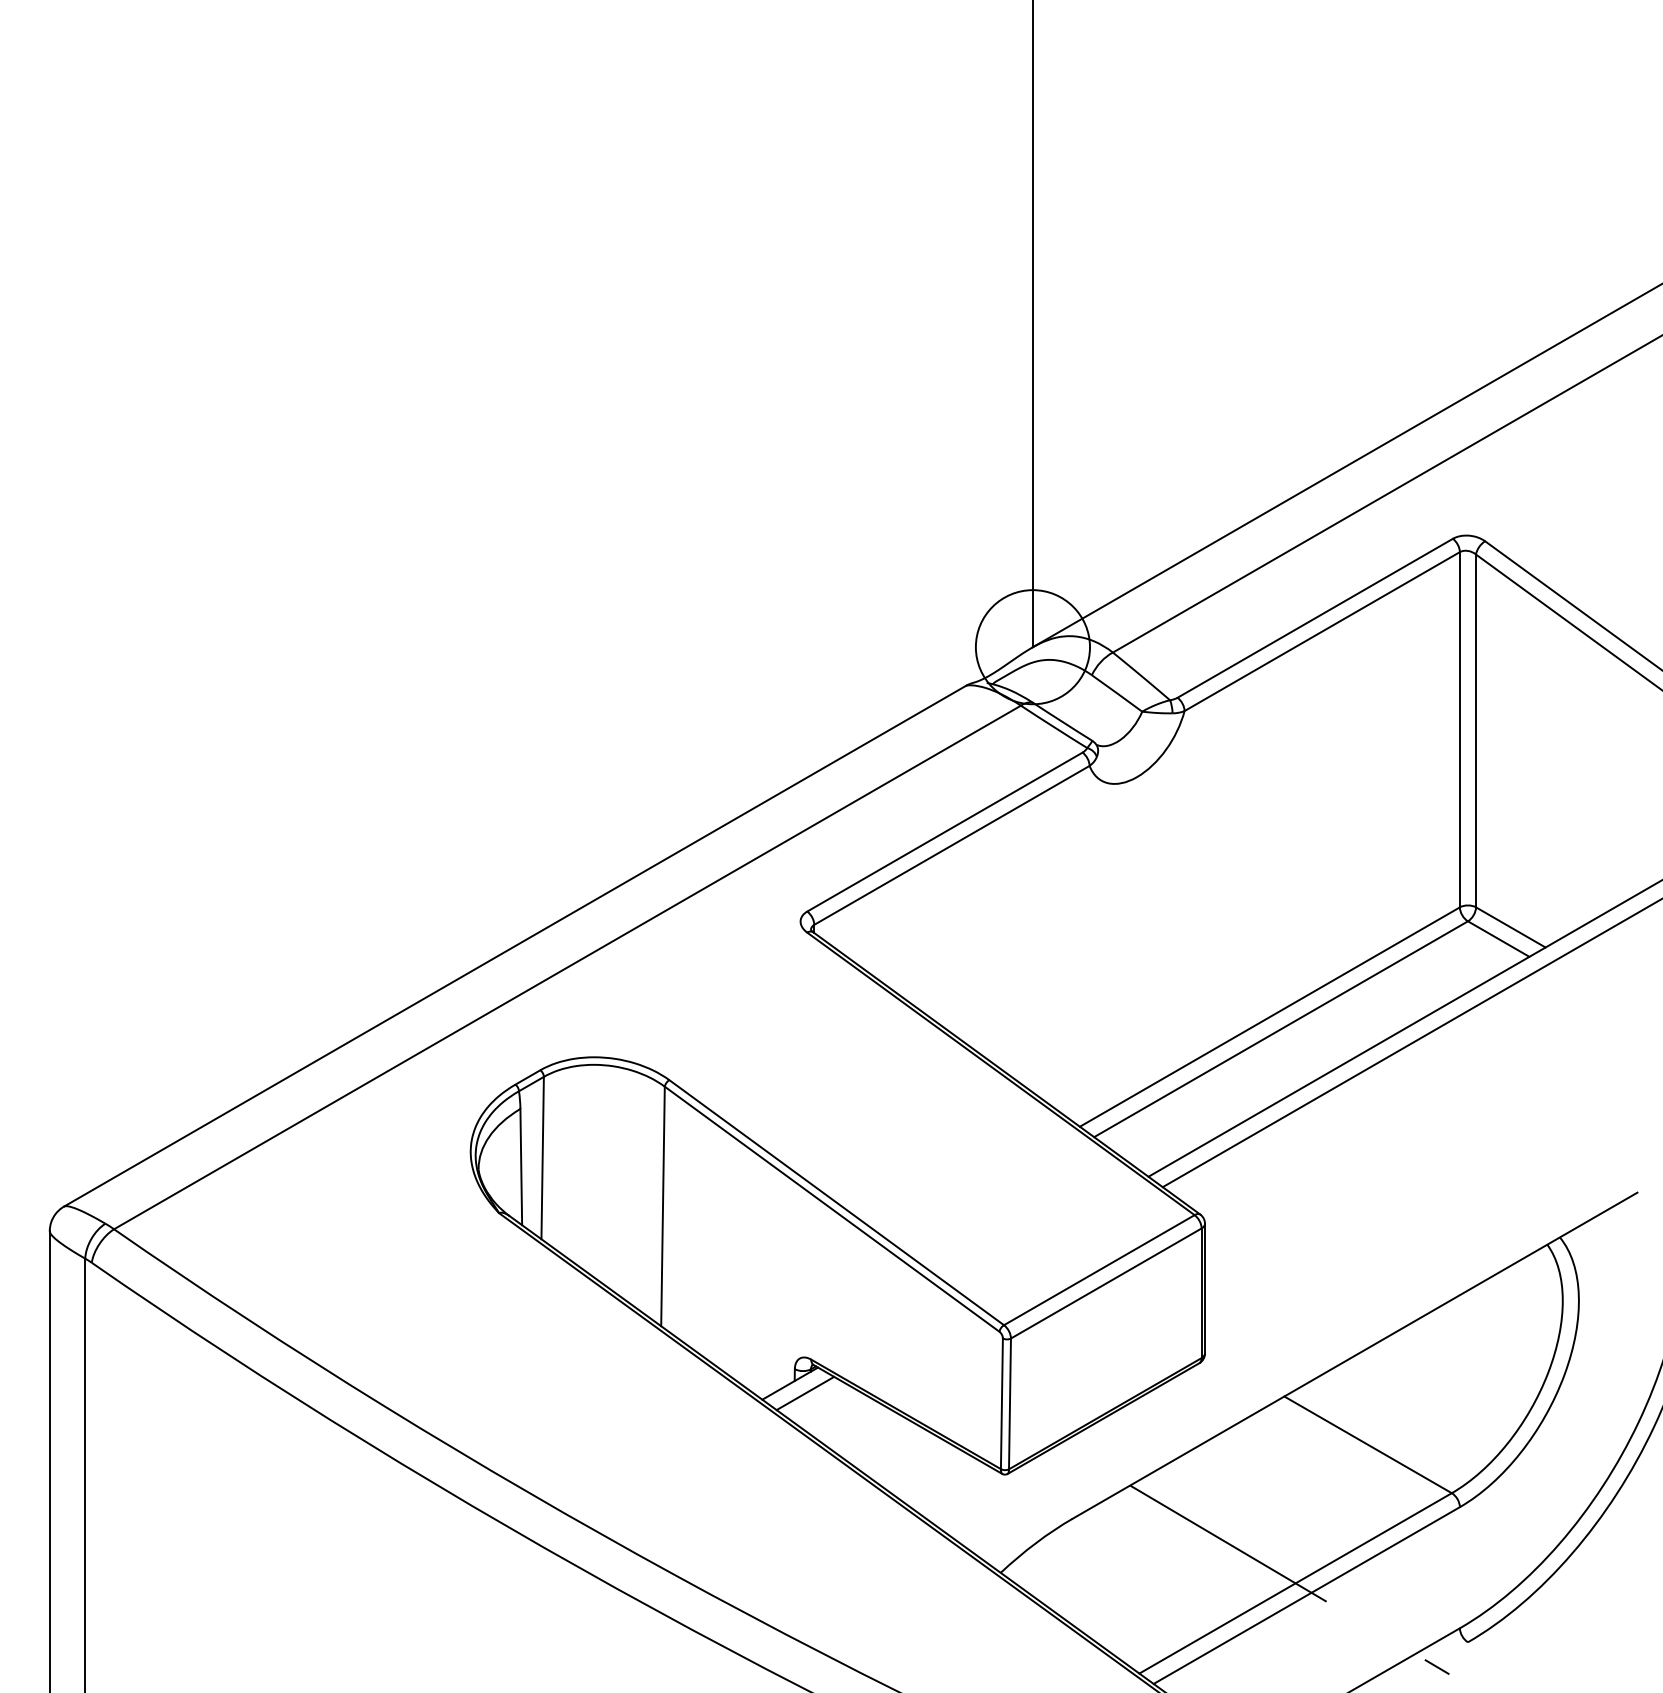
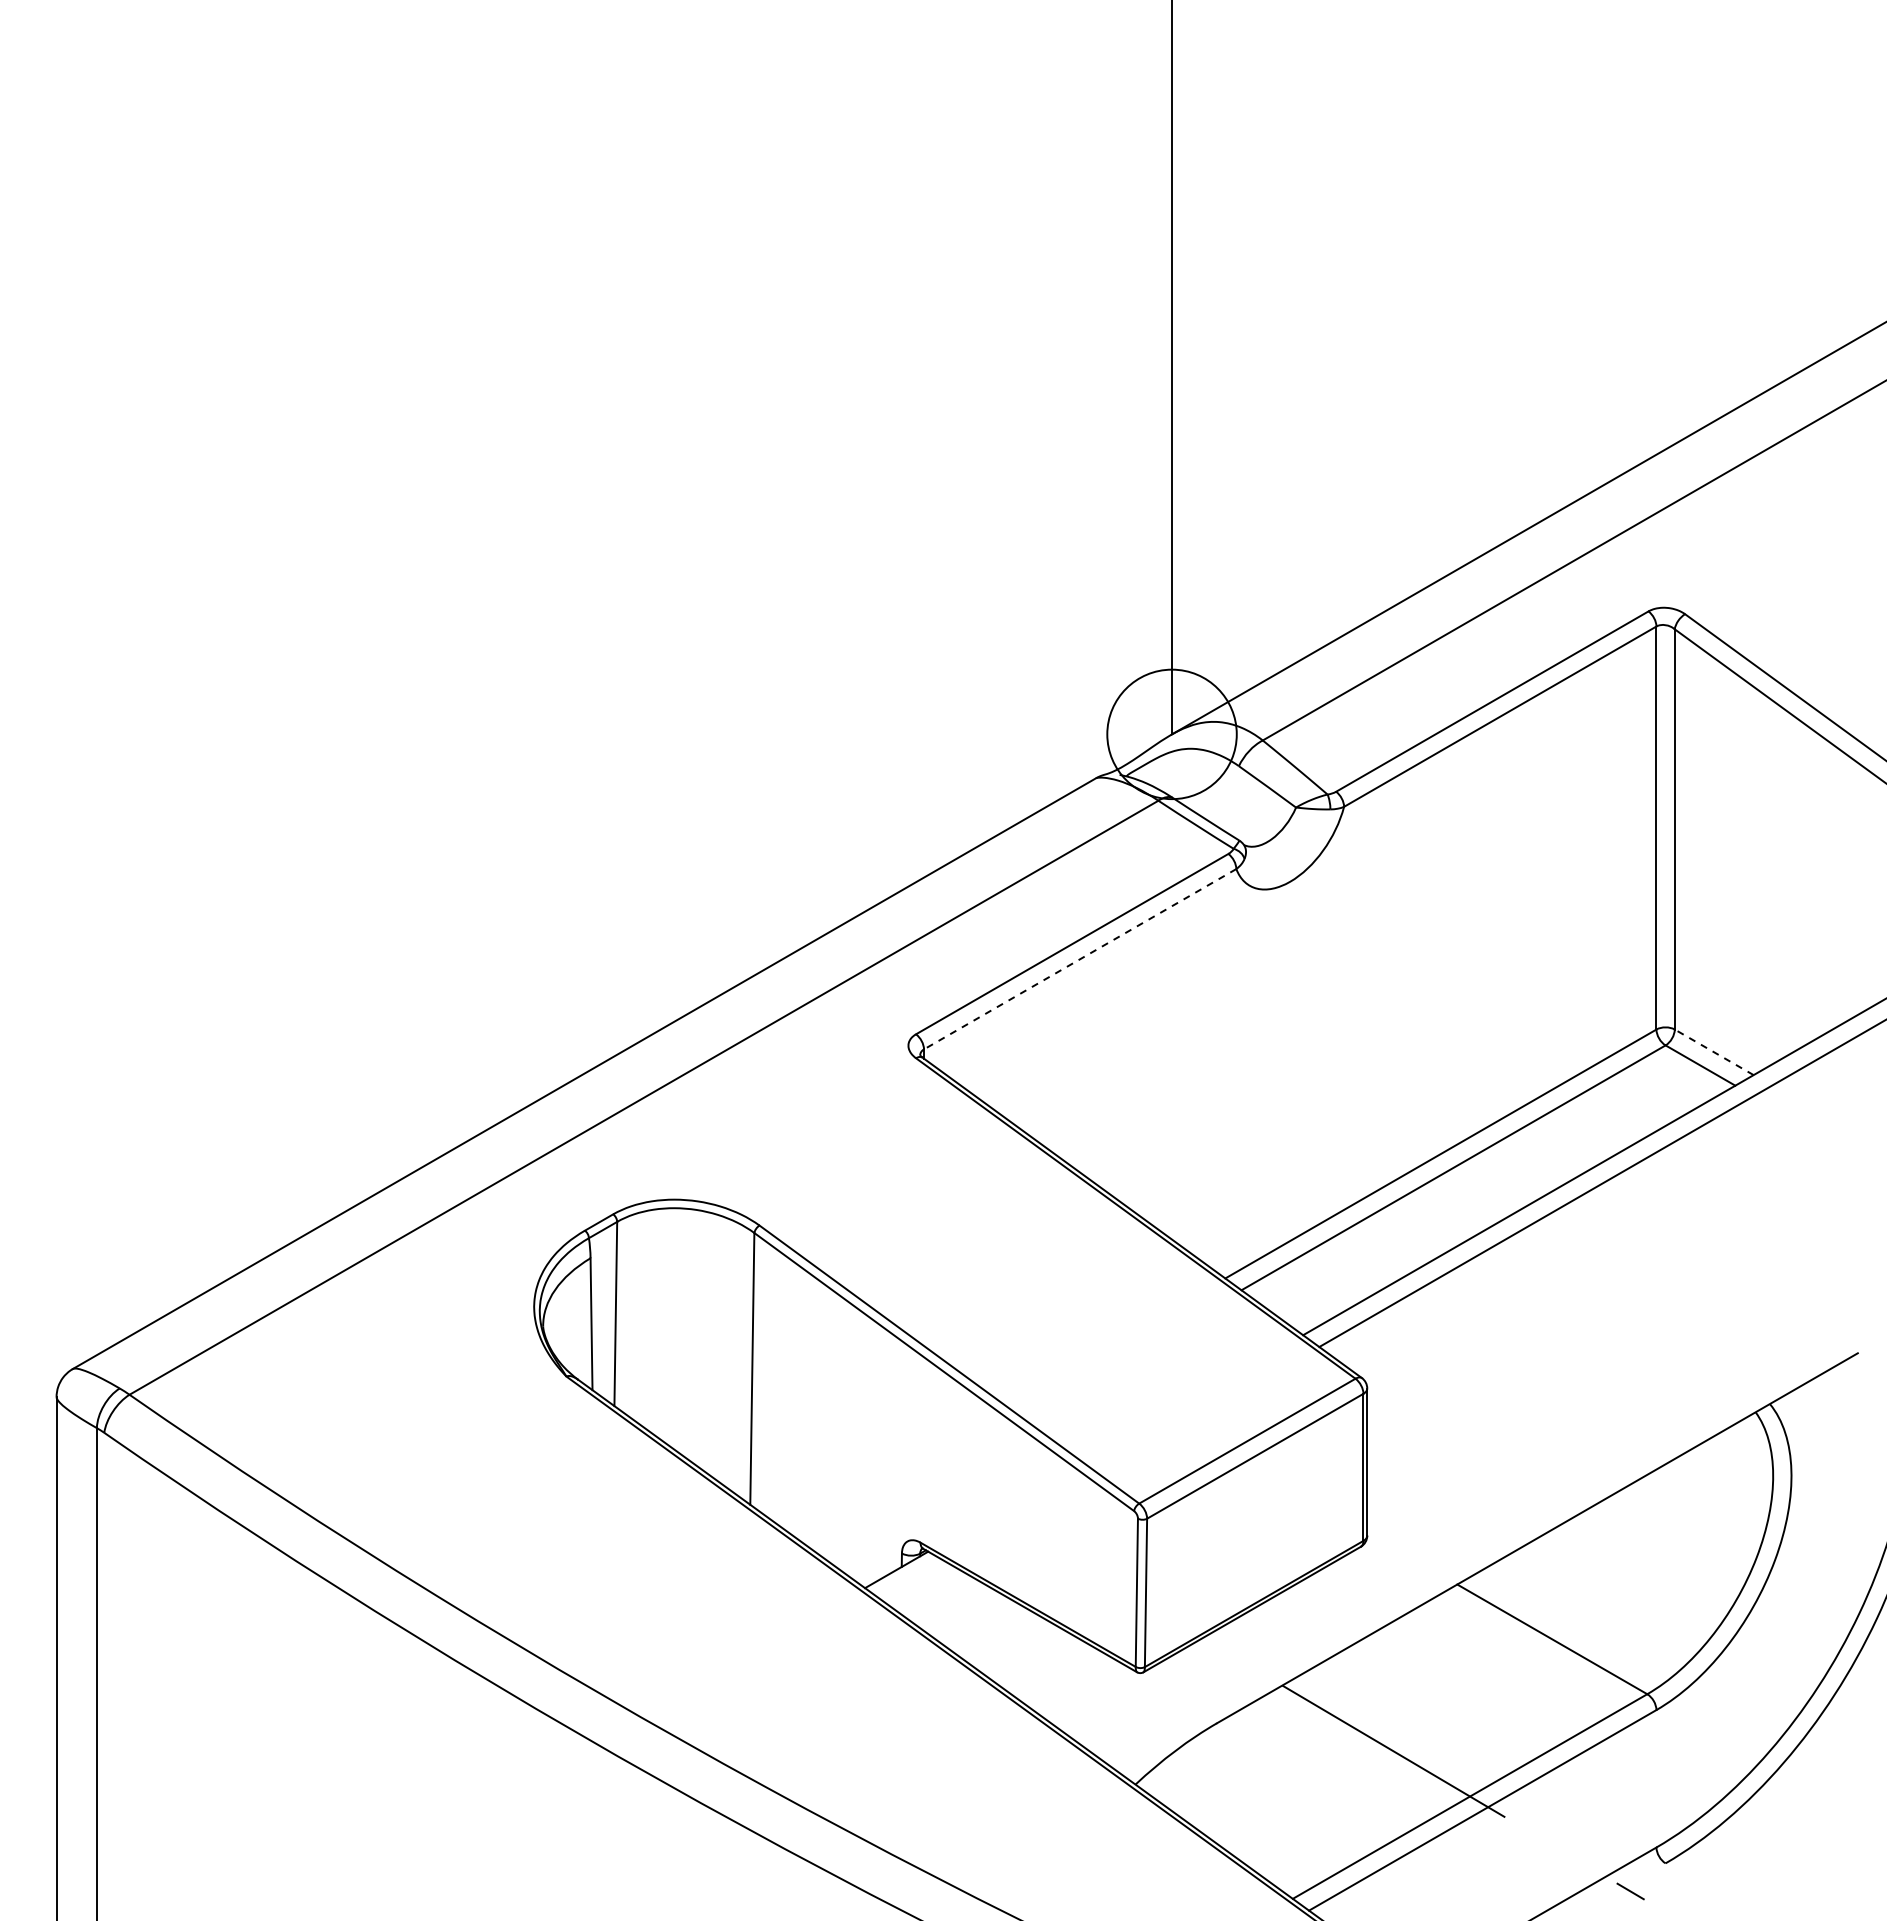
line: (951, 845) -> (1079, 959), solid -> dashed
line: (1511, 927) -> (1714, 1052), solid -> dashed
line: (805, 1392) -> (913, 1580), removed

